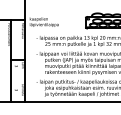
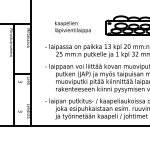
text: (43, 22) -> (72, 27), moved

